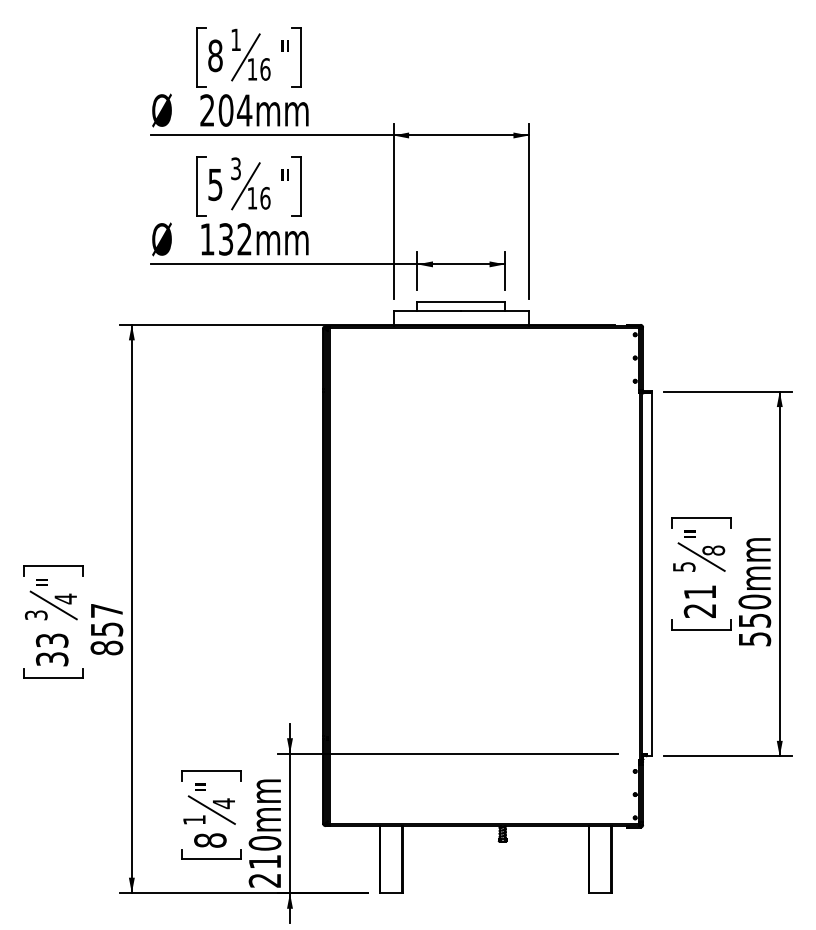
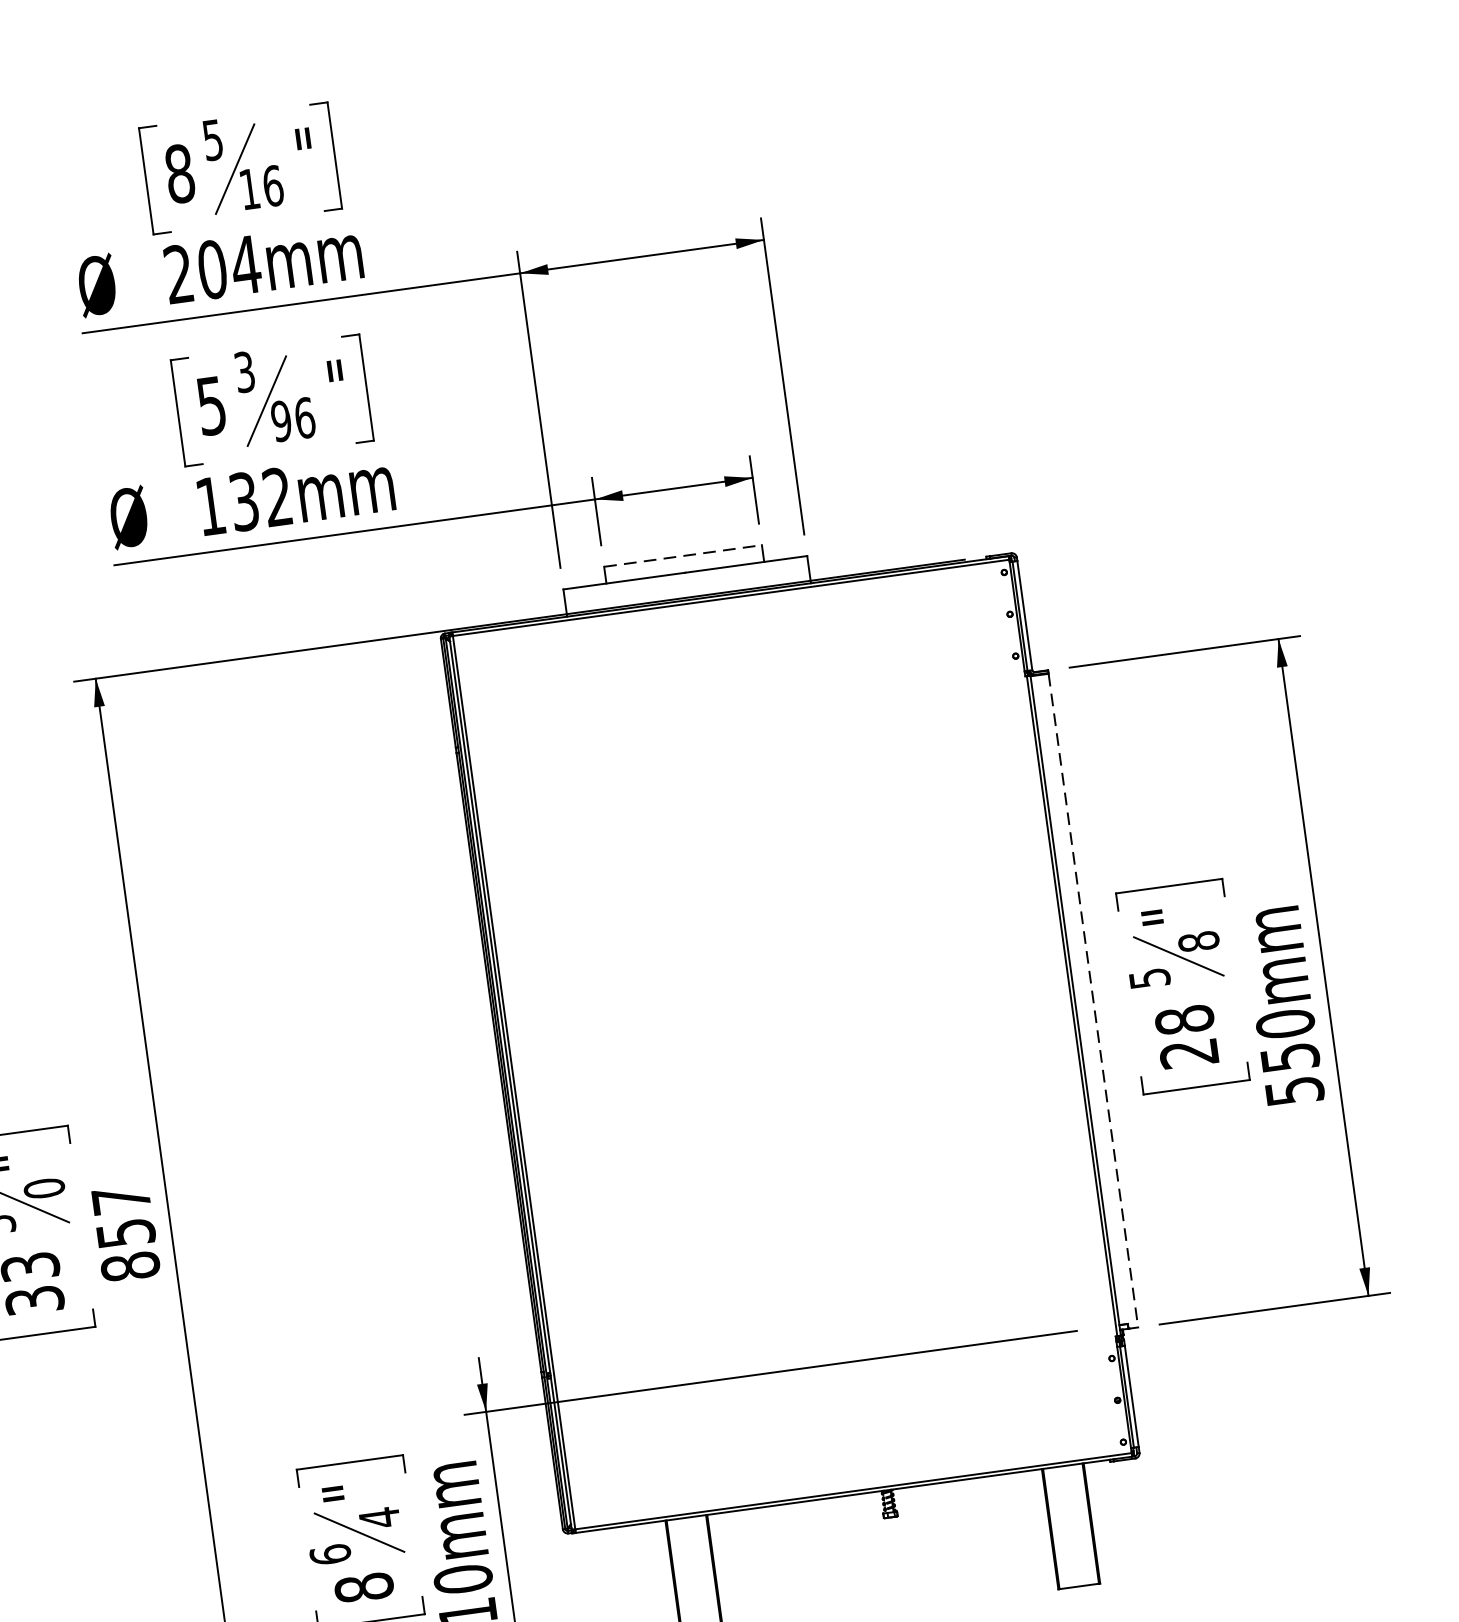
text: (235, 39) -> (211, 139), 1 -> 5
text: (252, 198) -> (281, 421), 16 -> 96
line: (461, 301) -> (683, 555), solid -> dashed
line: (651, 574) -> (1092, 1000), solid -> dashed
text: (699, 592) -> (1183, 1020), 21 -> 28
text: (65, 598) -> (43, 1187), 4 -> 0
text: (194, 819) -> (330, 1553), 1 -> 6

